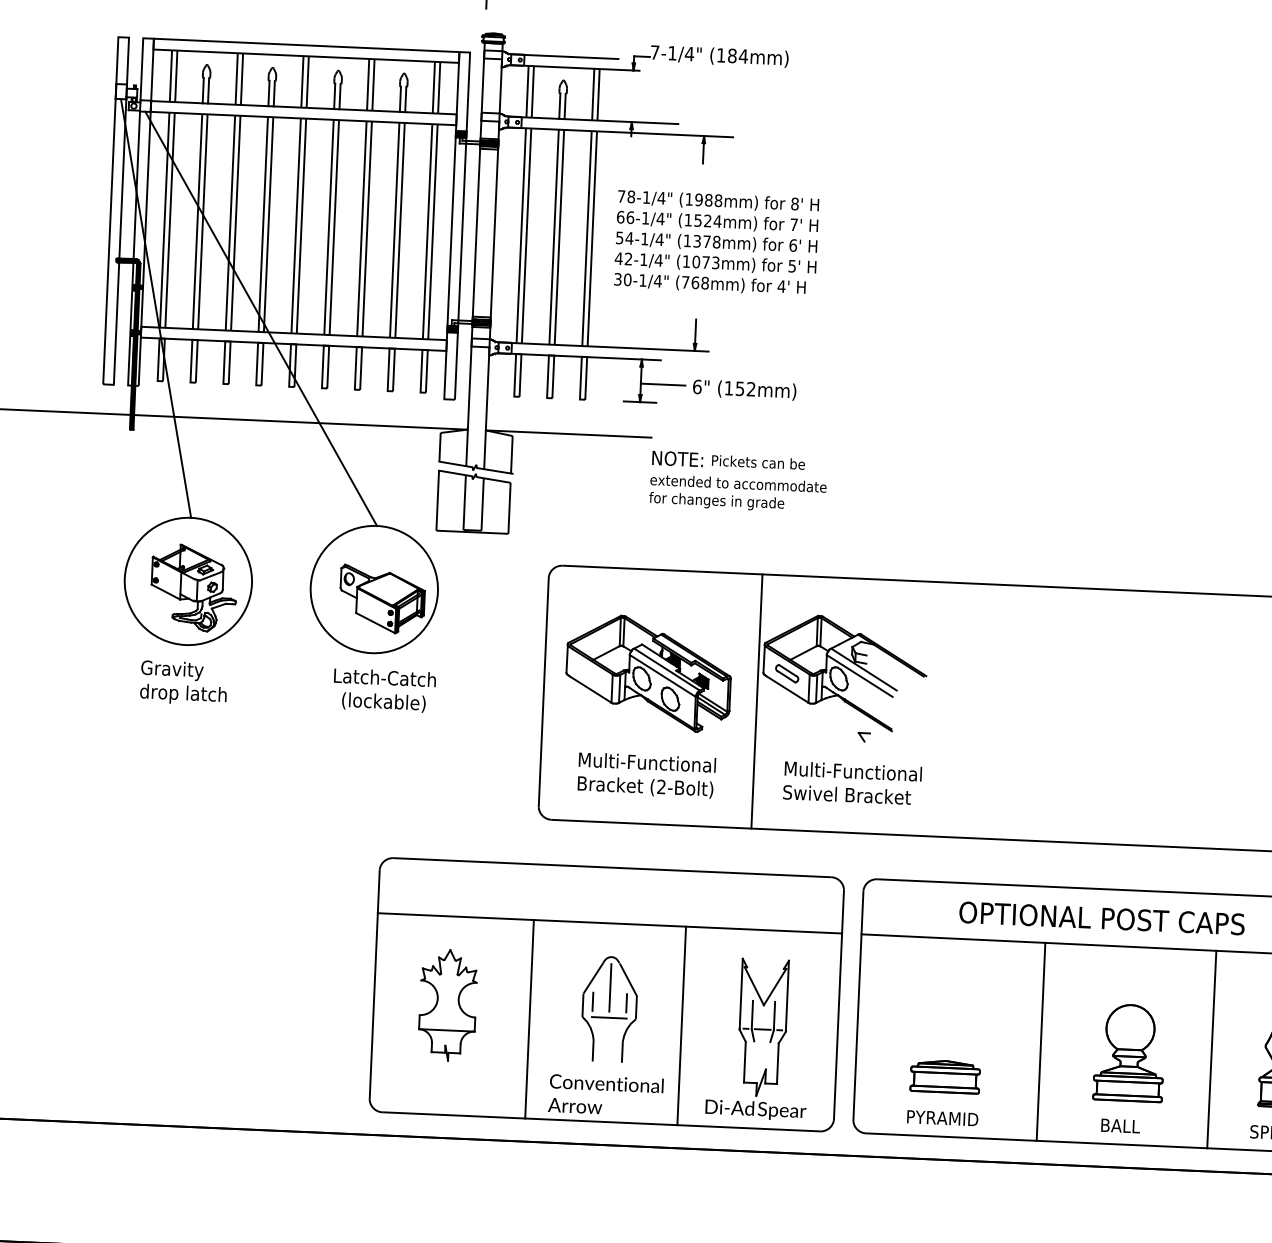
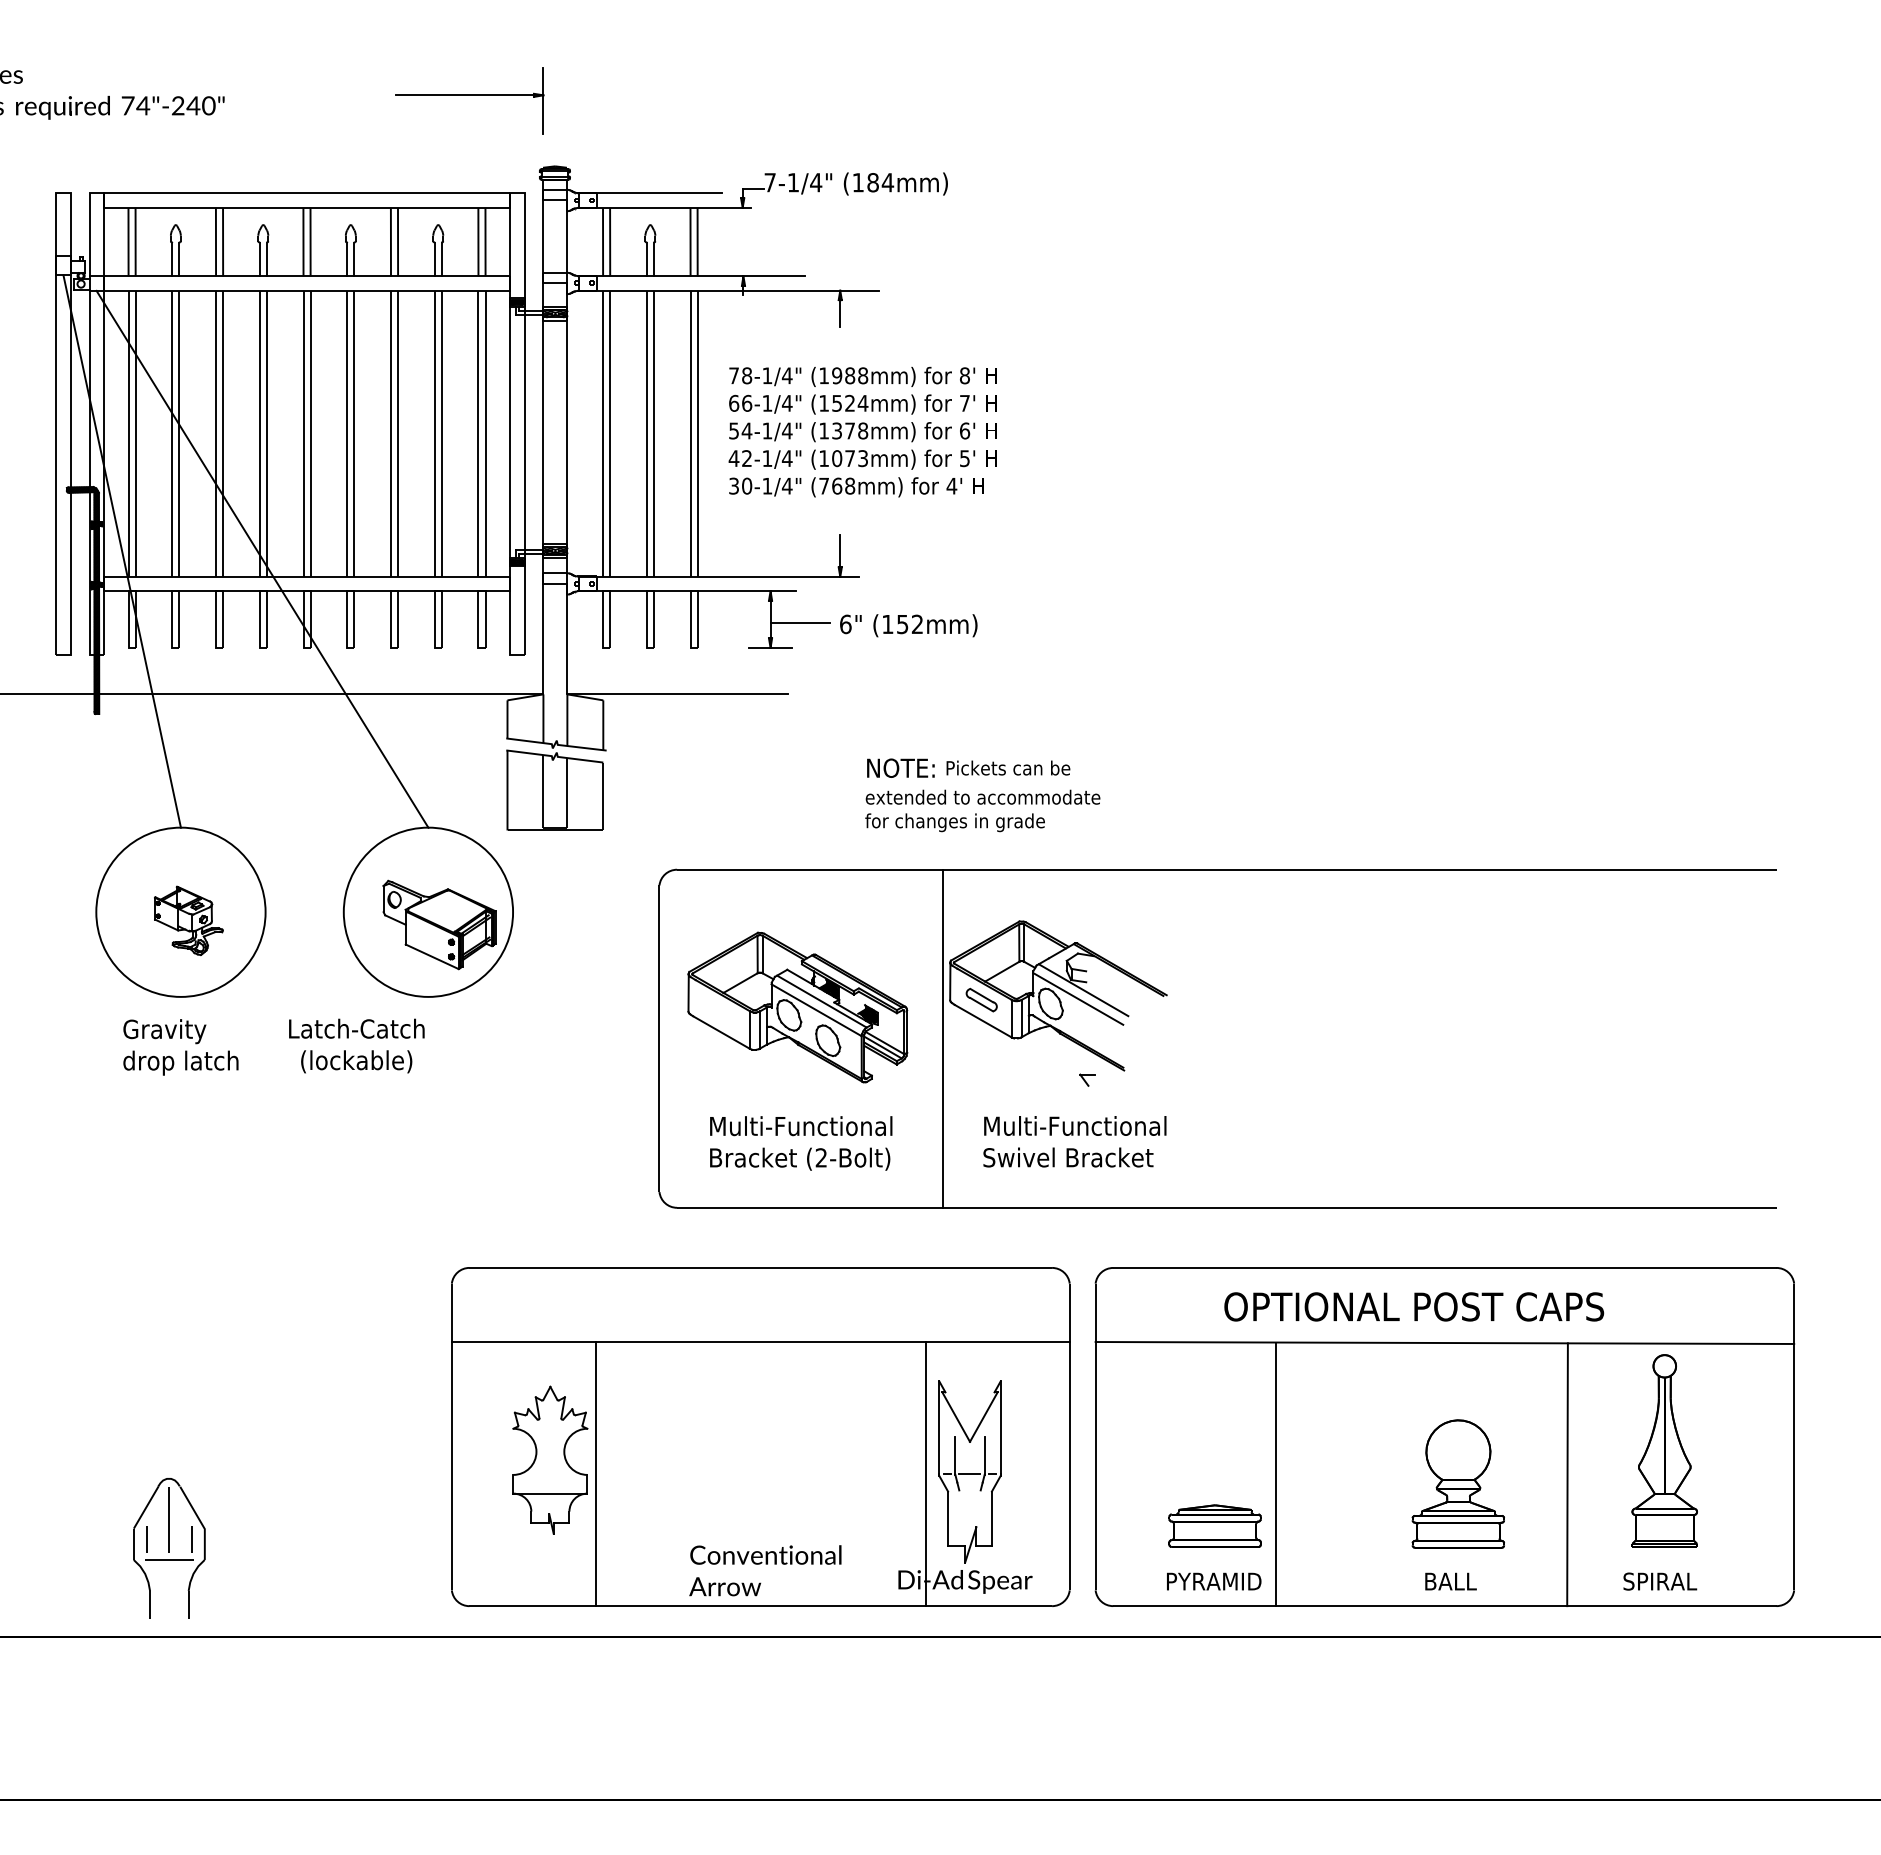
text: (738, 482) -> (982, 795), moved
part: (193, 587) -> (188, 920), size x0.6
text: (384, 690) -> (356, 1045), moved
part: (609, 1009) -> (169, 1548), moved
line: (529, 1019) -> (595, 1474), moved
line: (682, 1026) -> (926, 1474), moved
line: (1041, 1041) -> (1276, 1474), moved

